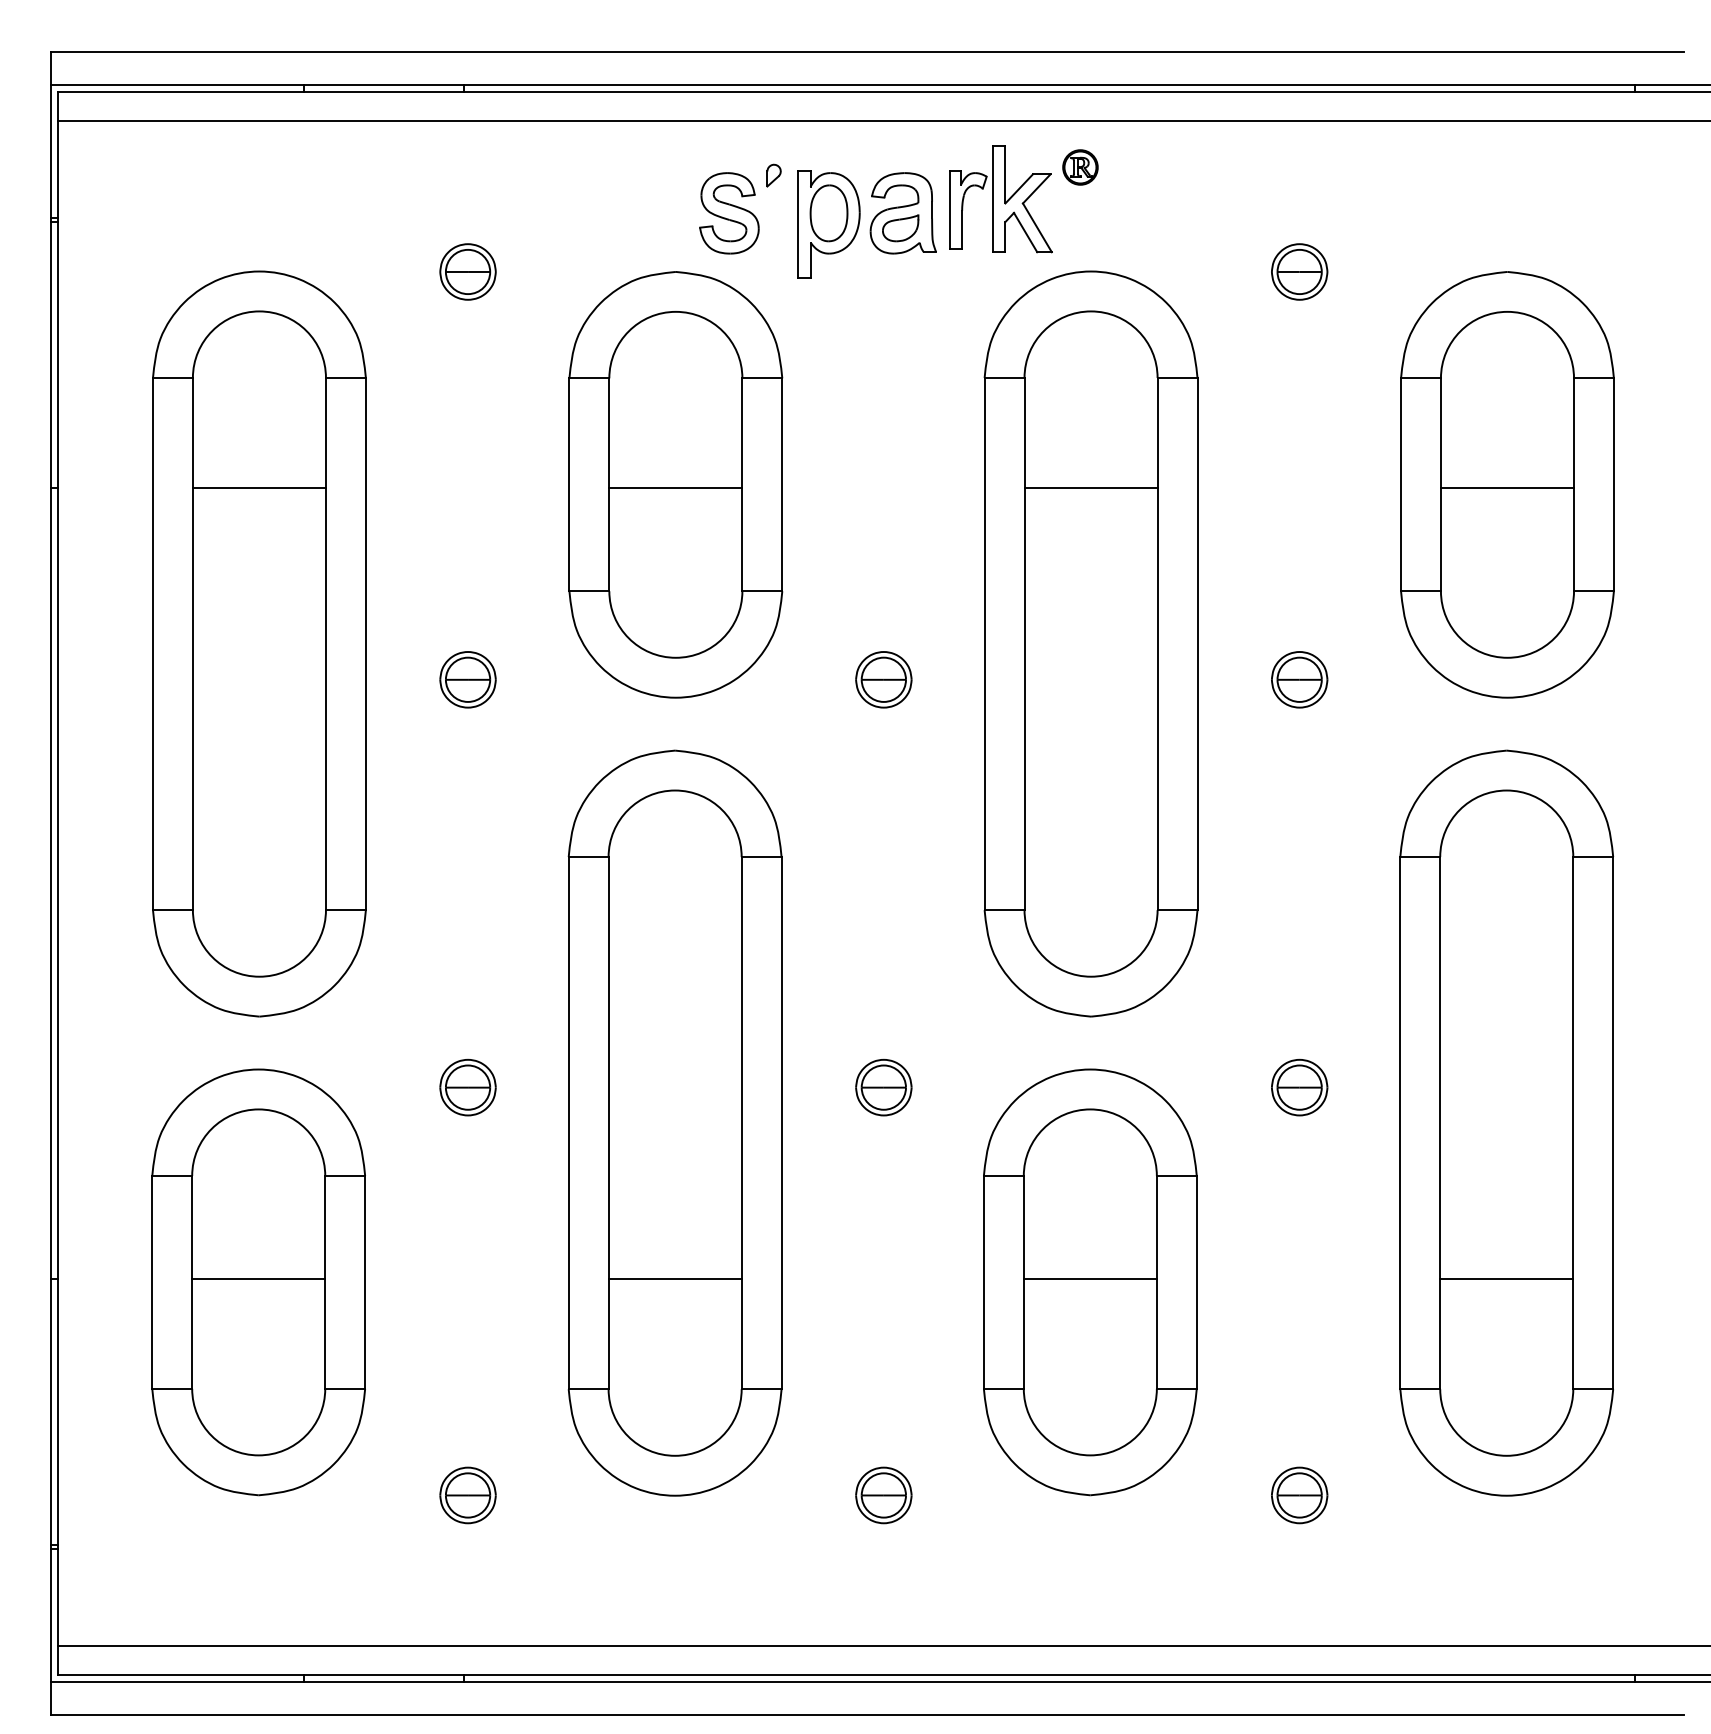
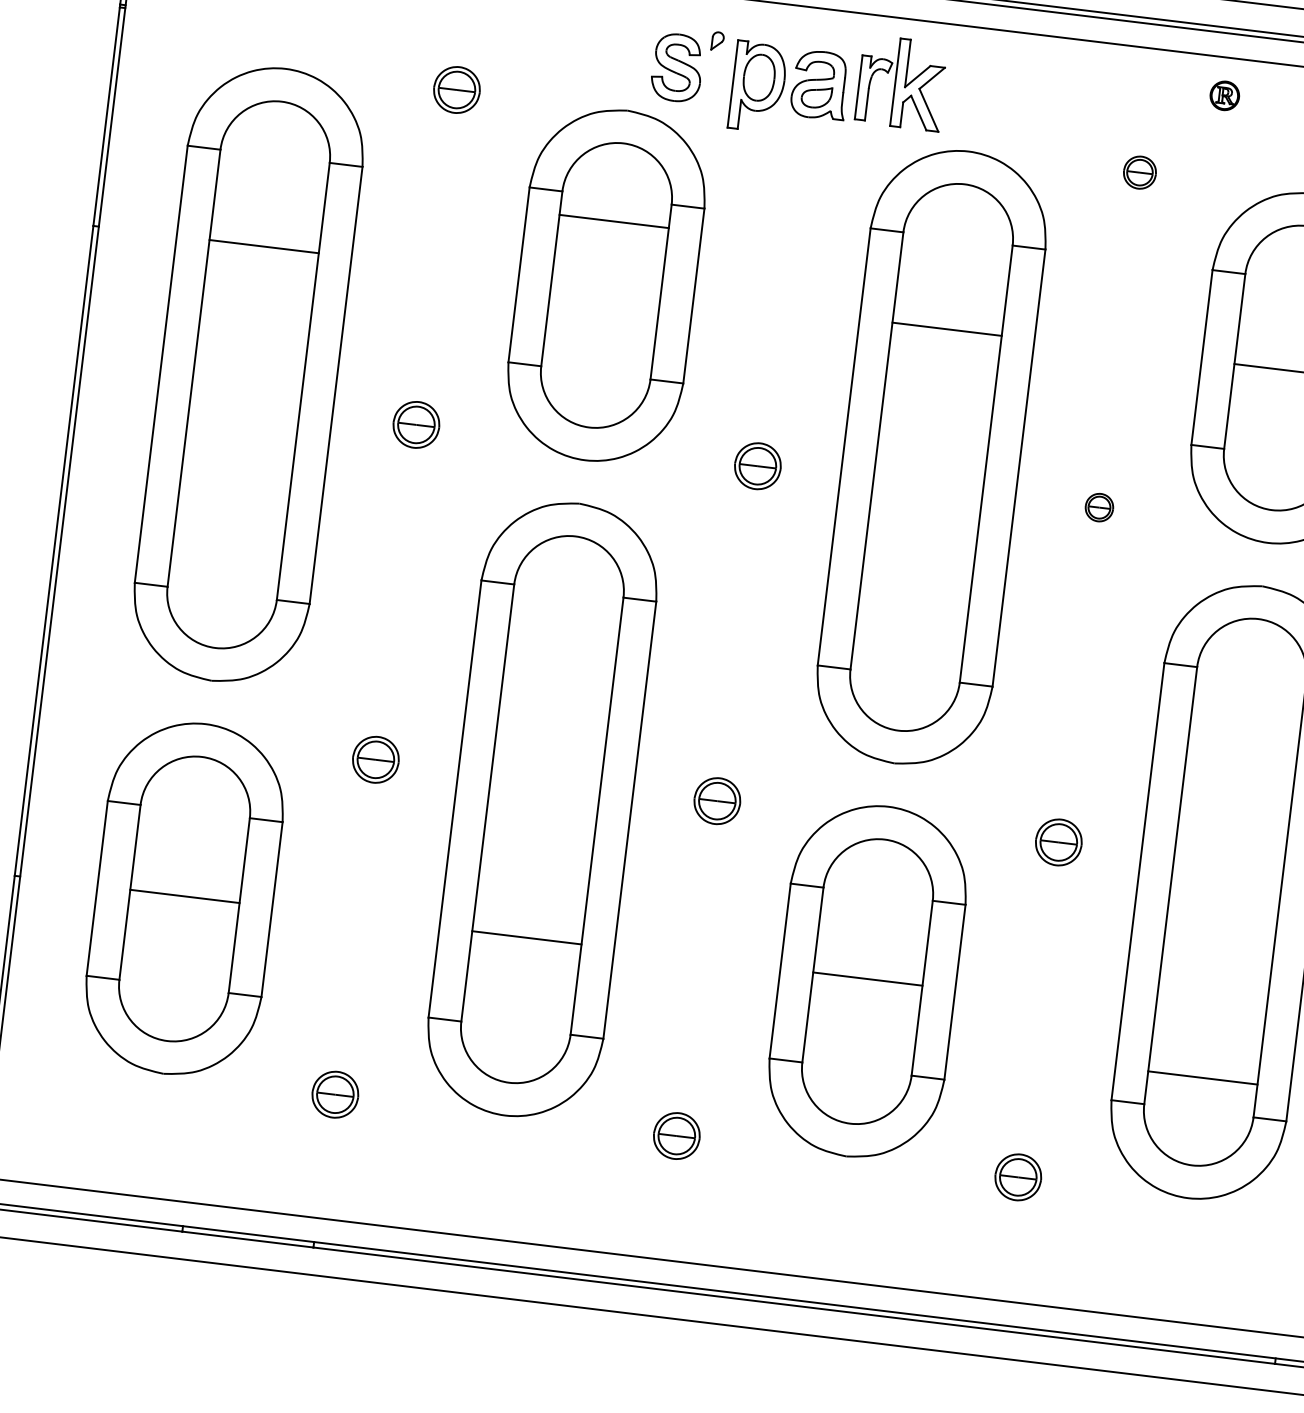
part: (1080, 167) -> (1224, 95), moved
part: (1299, 271) -> (1139, 172), size x0.7
line: (675, 487) -> (613, 221), moved
part: (1299, 679) -> (1099, 507), size x0.6
line: (1506, 1279) -> (1202, 1078), moved

